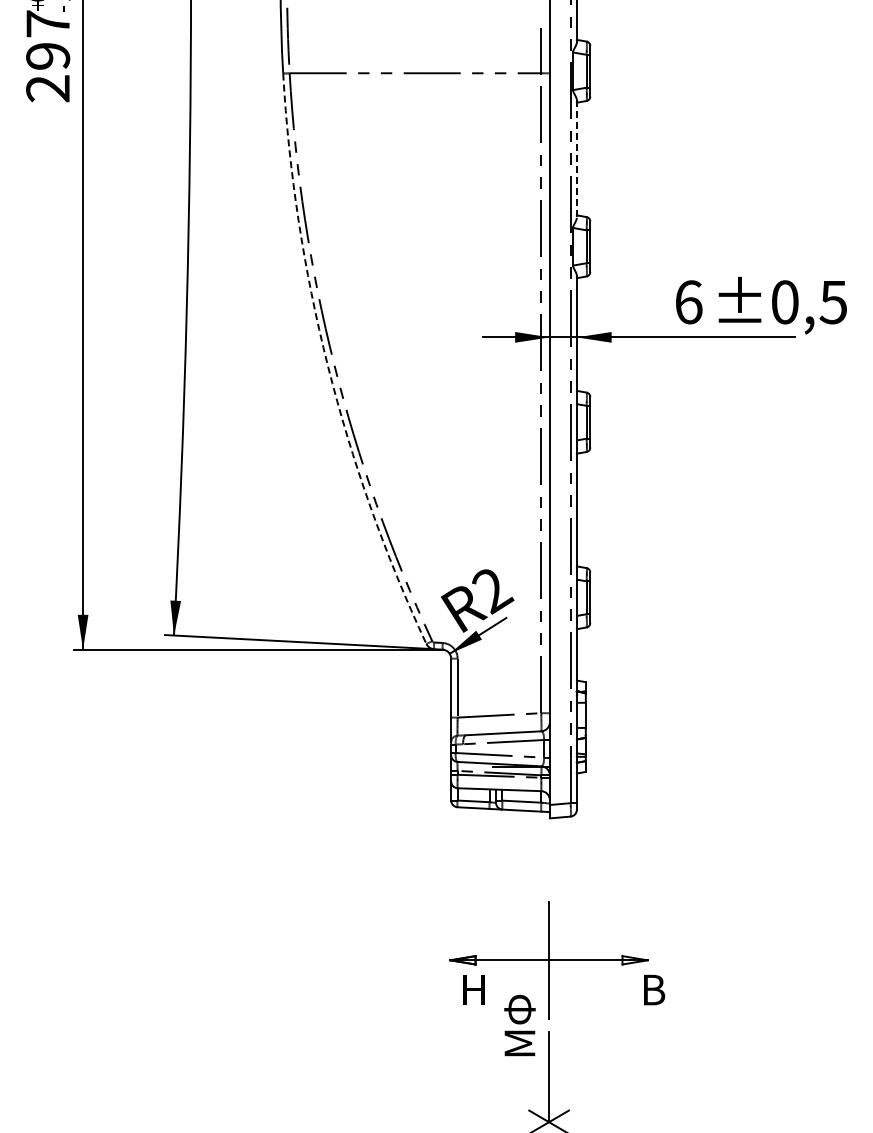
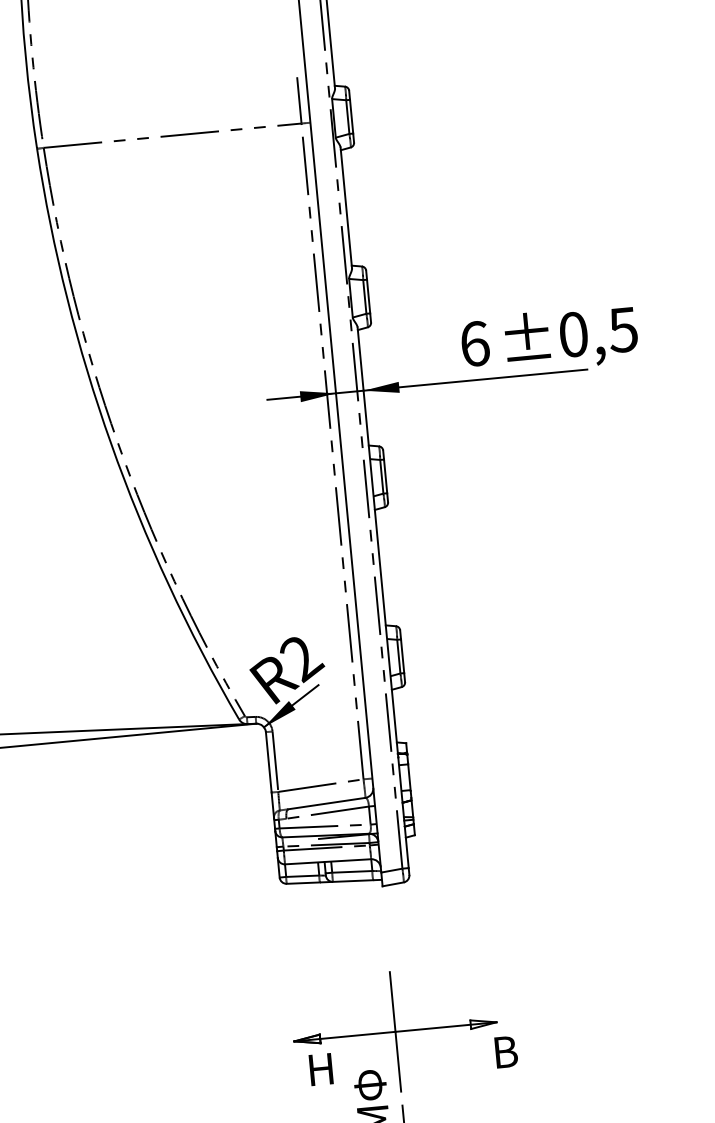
line: (576, 159) -> (346, 208), dashed -> solid
arc: (327, 365) -> (110, 443), dashed -> solid

